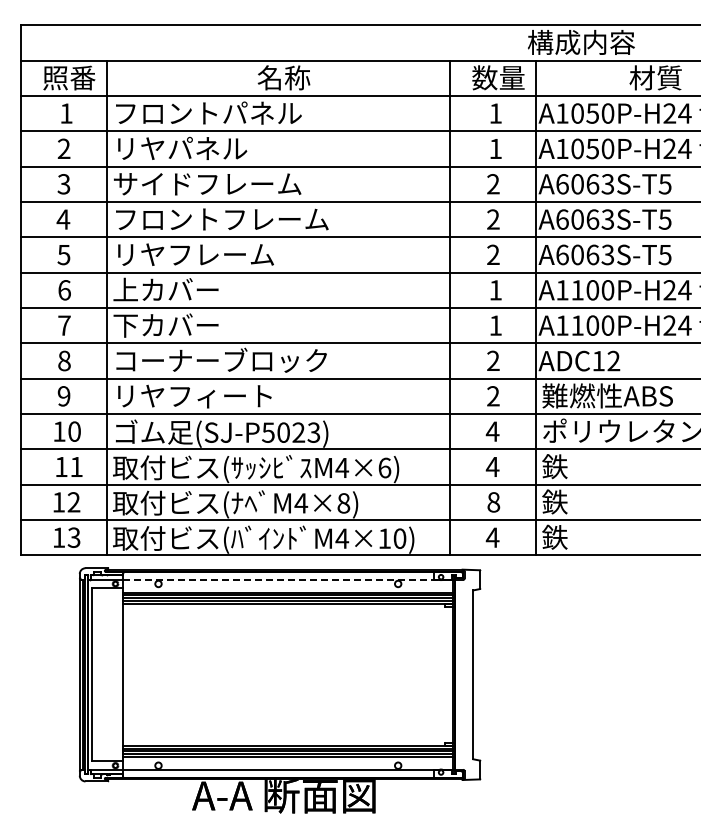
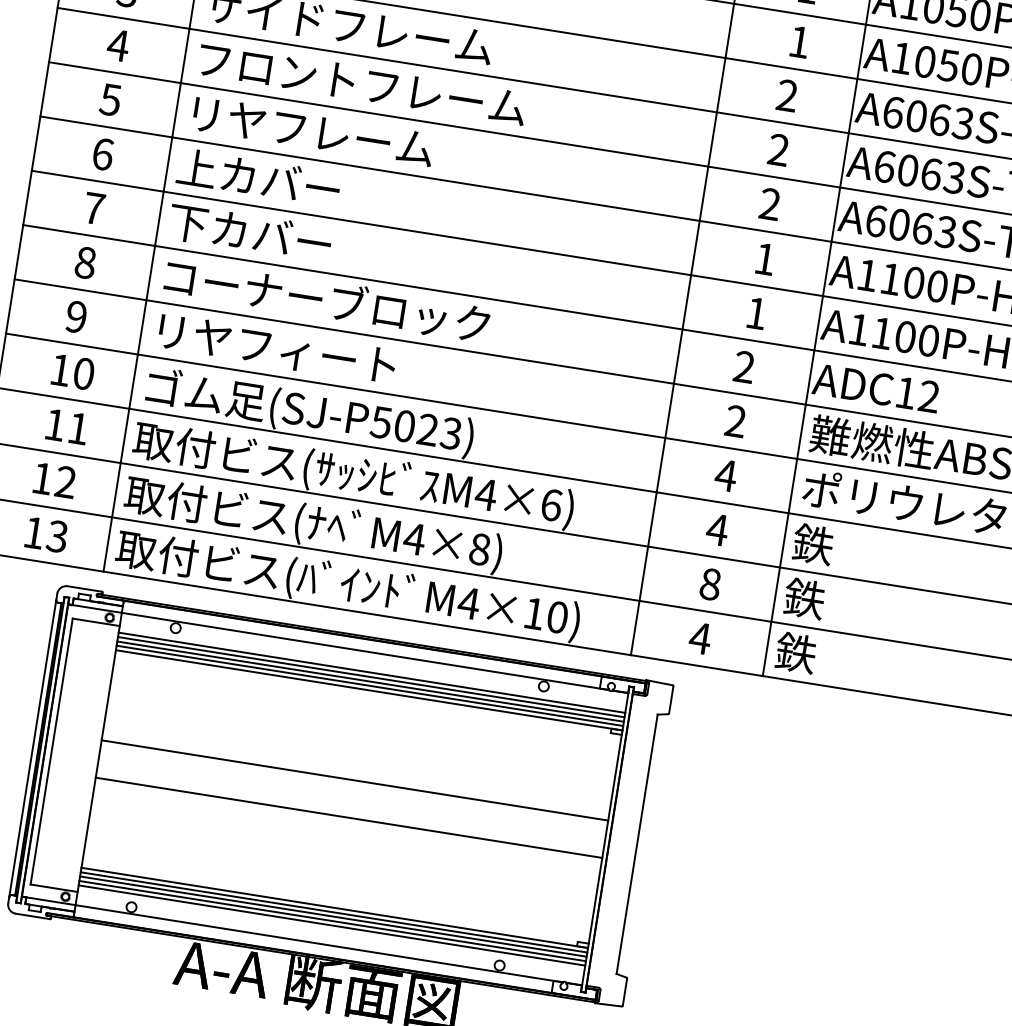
line: (281, 579) -> (365, 651), dashed -> solid
line: (287, 662) -> (354, 780), added
line: (287, 687) -> (348, 818), added

